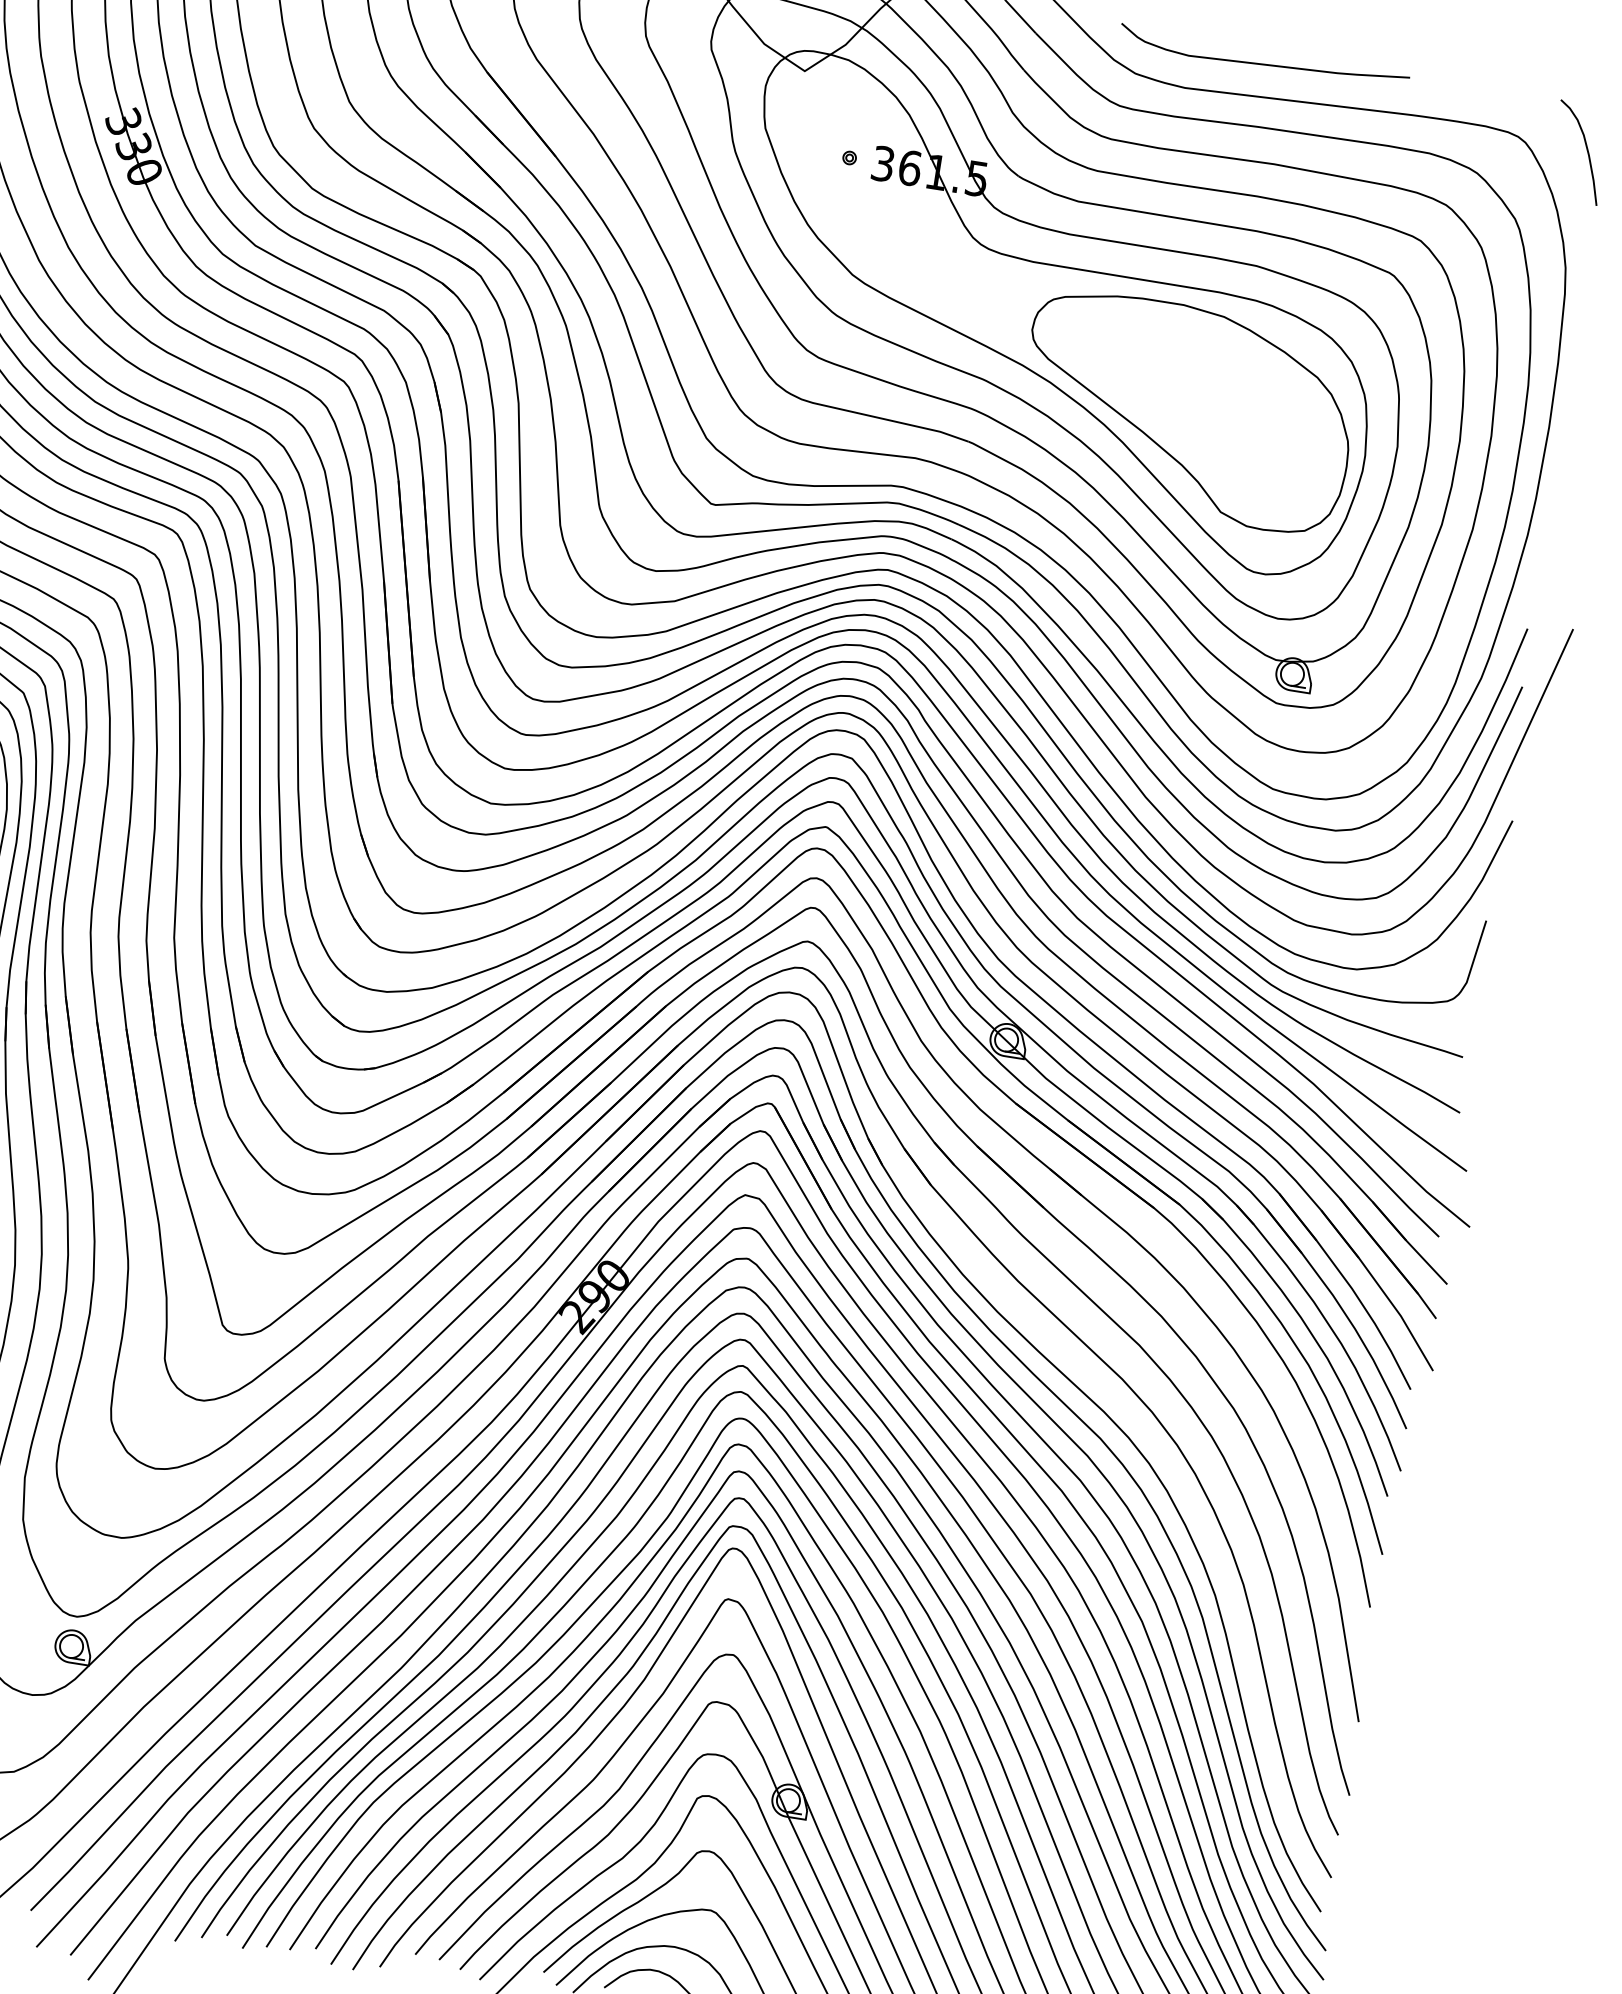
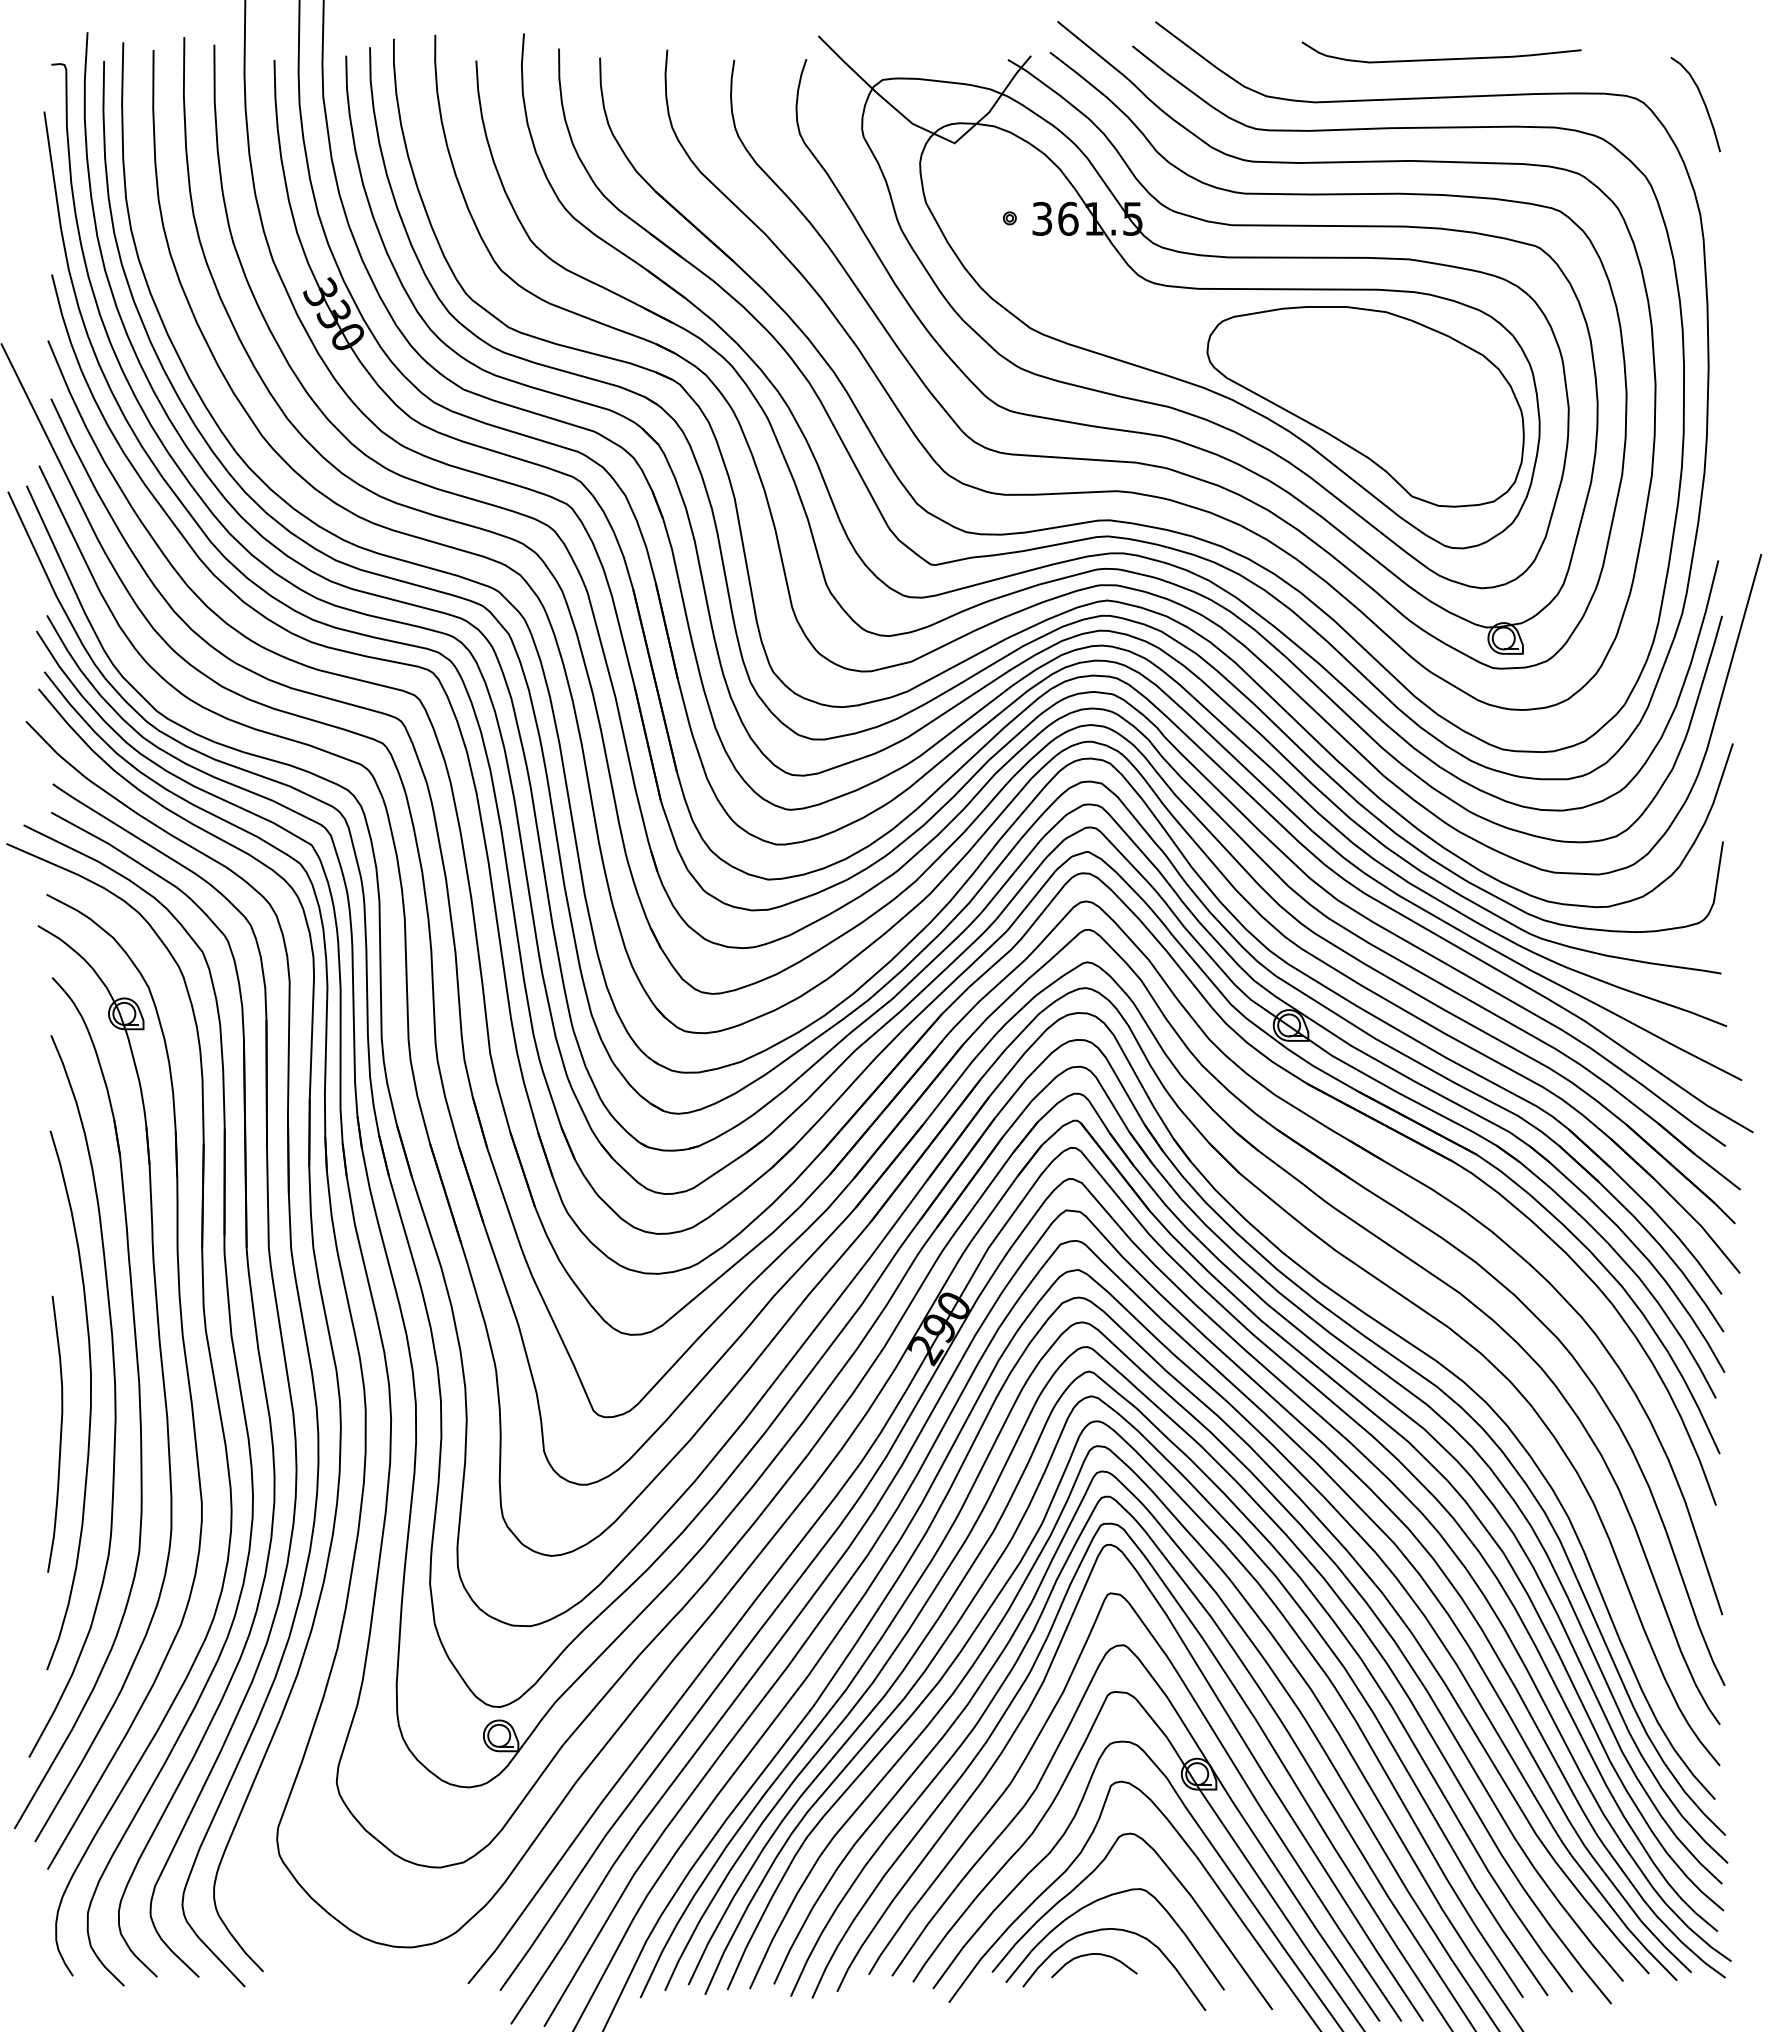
curve: (1263, 63) -> (1441, 58), moved

